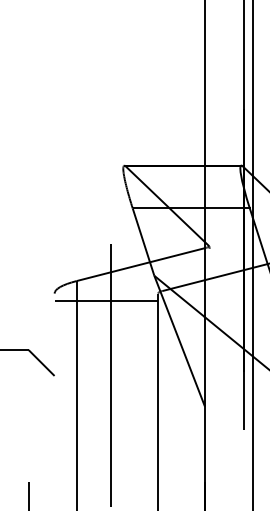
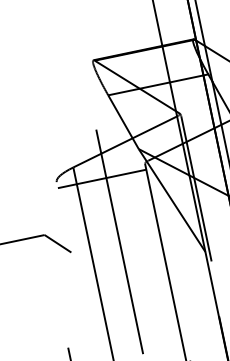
line: (209, 333) -> (196, 188), added

